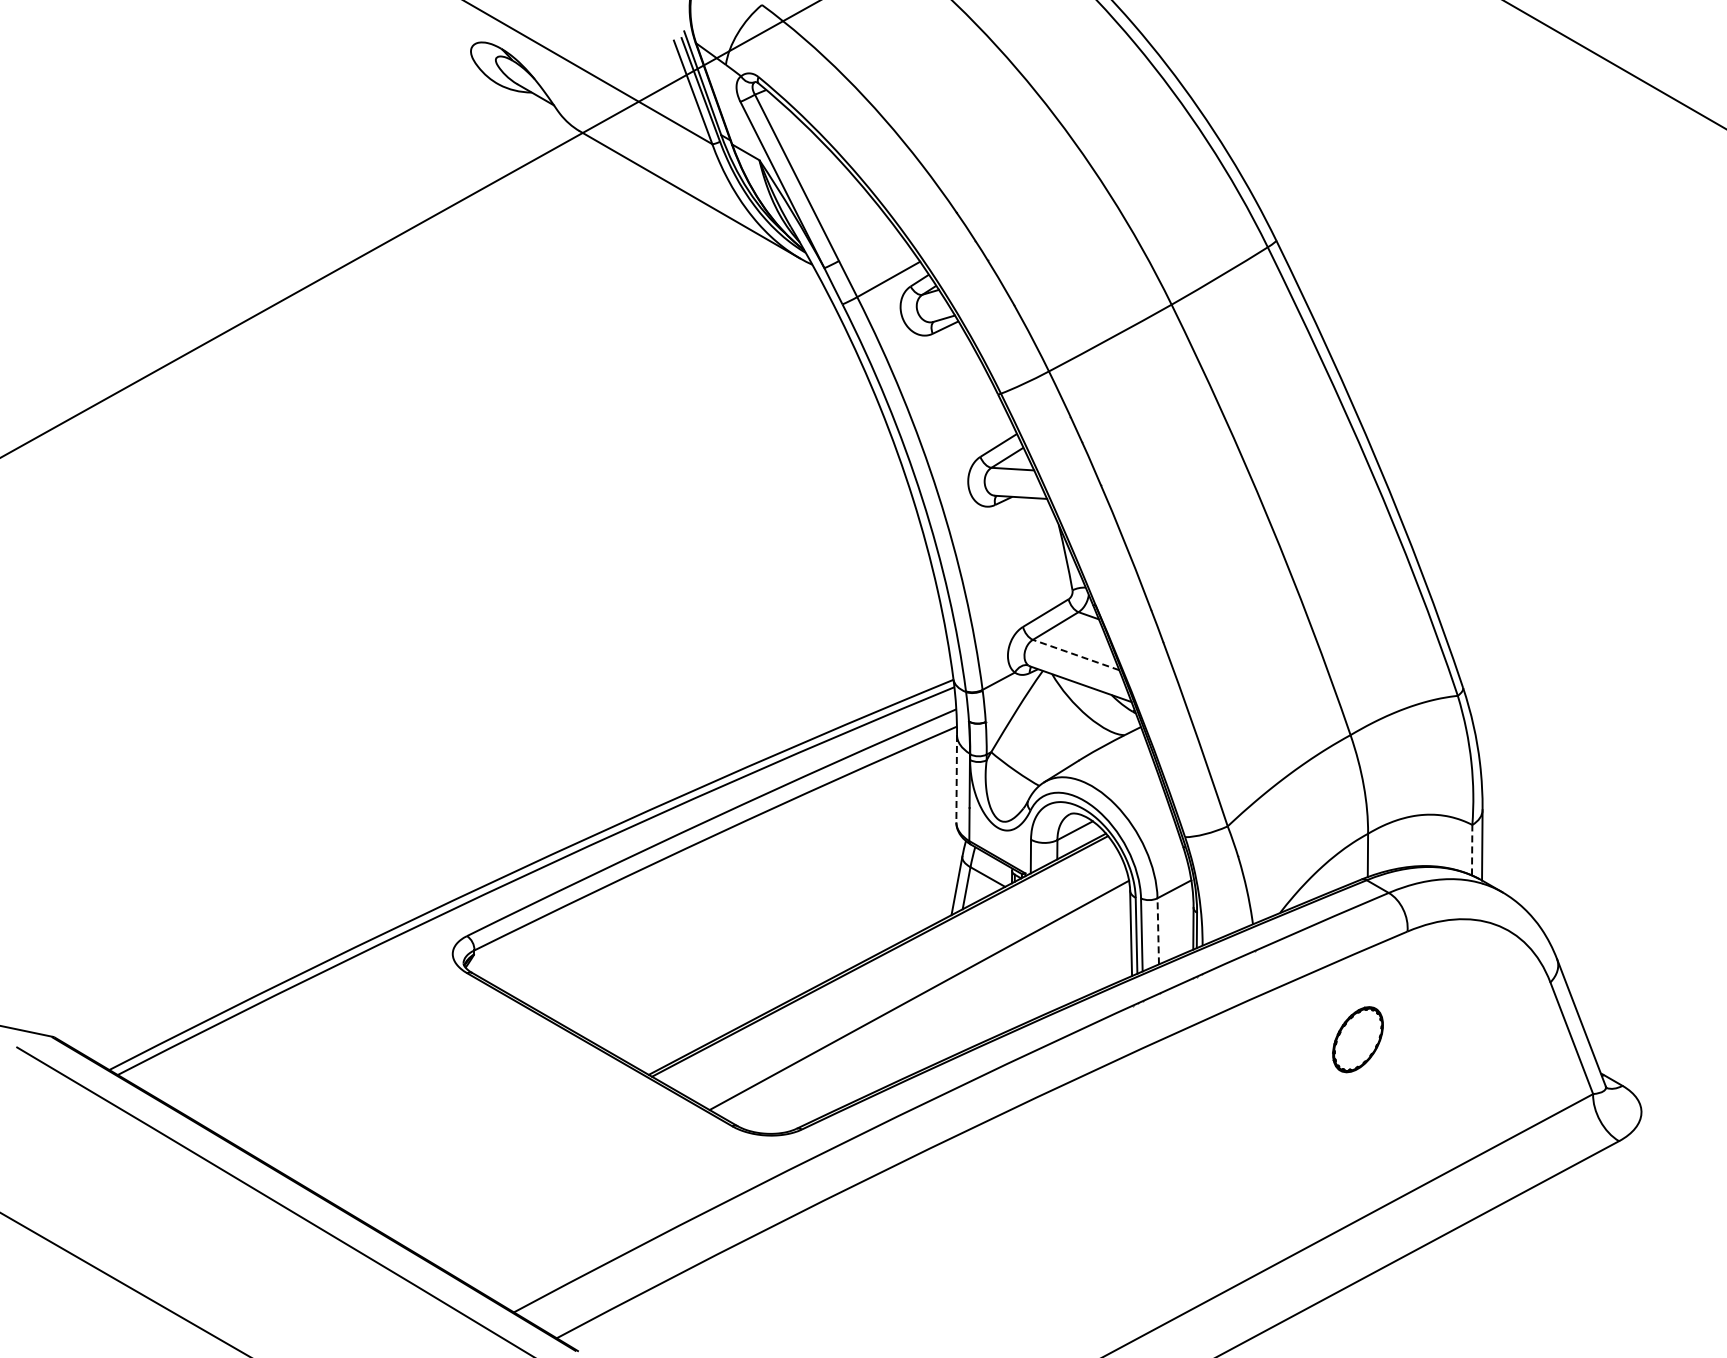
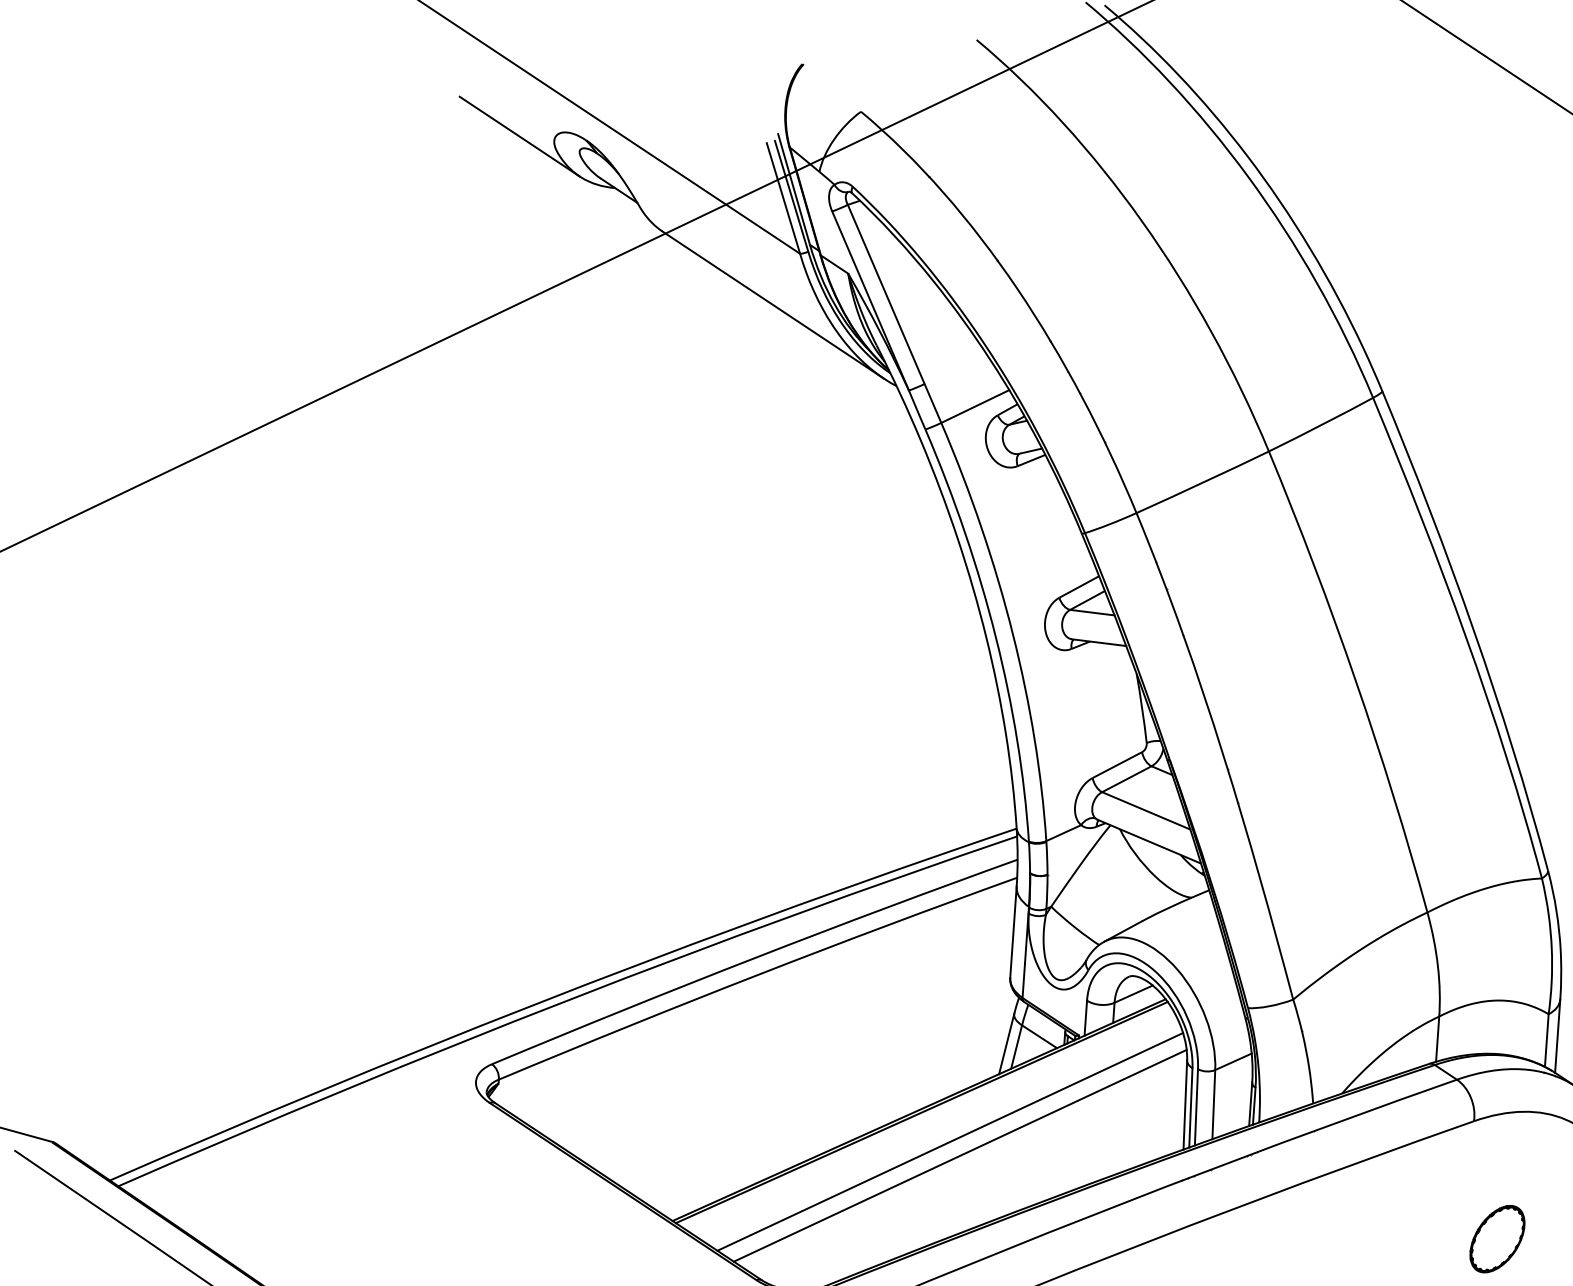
line: (437, 48) -> (519, 135), added
line: (1076, 655) -> (1146, 811), dashed -> solid
line: (956, 778) -> (1013, 931), dashed -> solid
line: (1472, 849) -> (1547, 1039), dashed -> solid
line: (1158, 930) -> (1214, 1103), dashed -> solid
line: (908, 982) -> (949, 1141), added
part: (1357, 1039) -> (1496, 1238), moved

